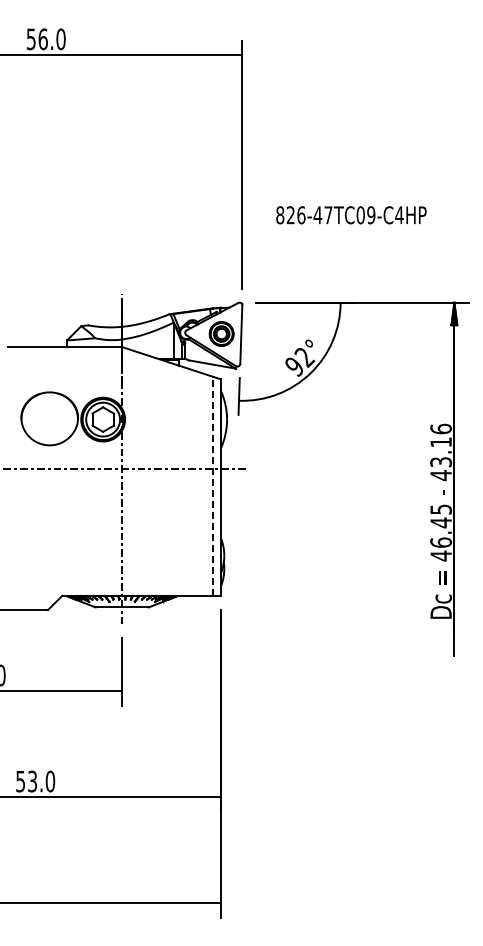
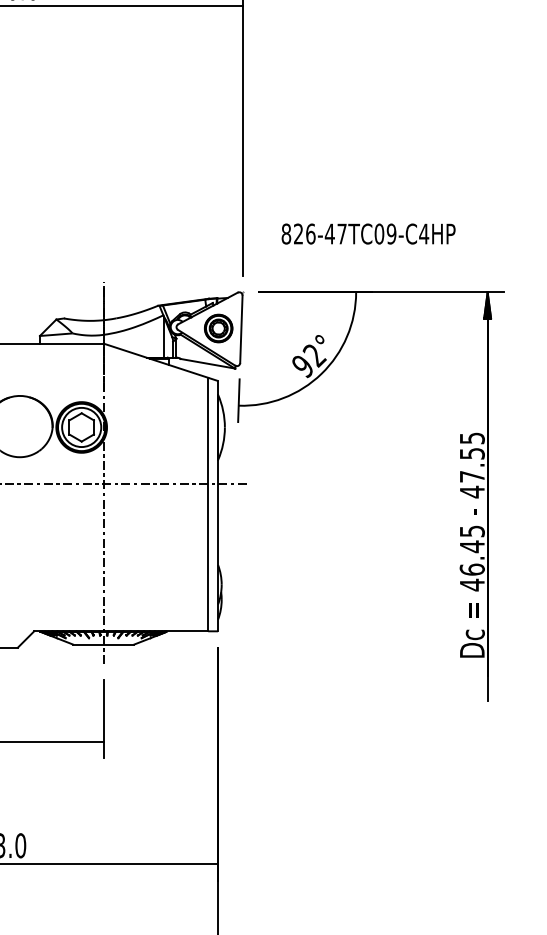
text: (351, 215) -> (368, 234), moved
text: (441, 445) -> (472, 457), 43.16 -> 47.55
line: (212, 486) -> (208, 504), dashed -> solid

